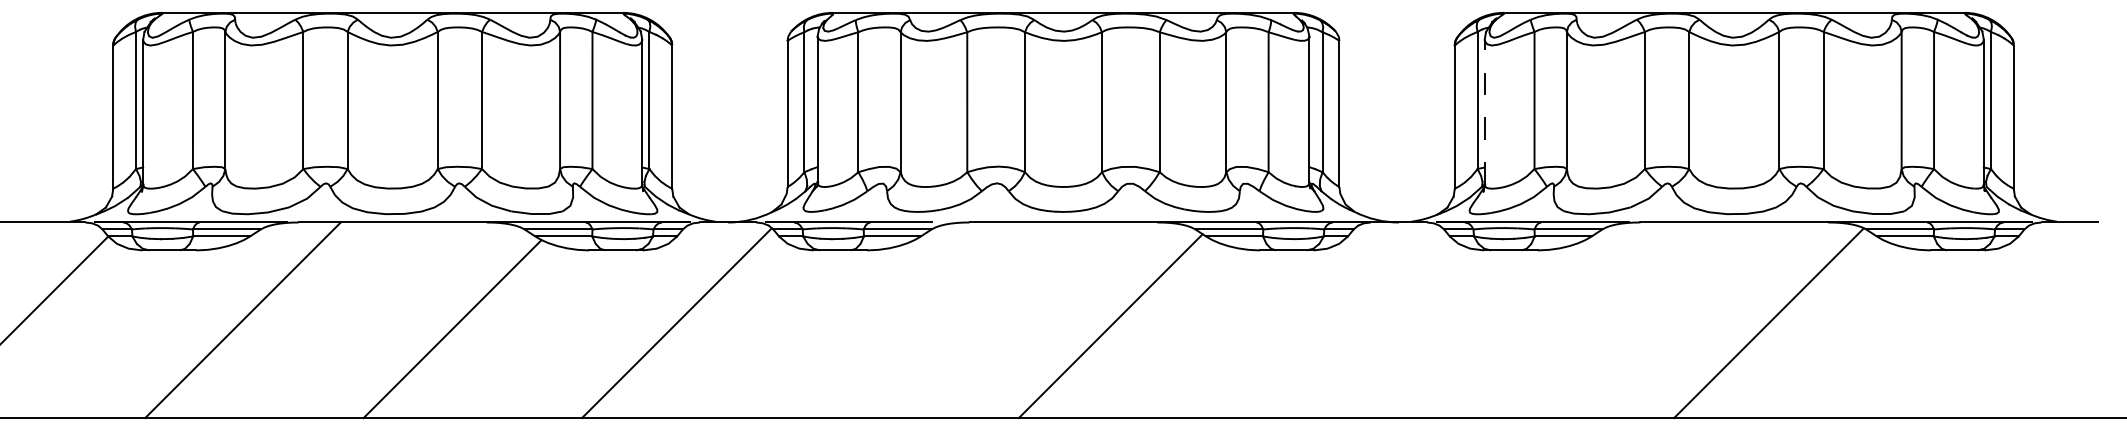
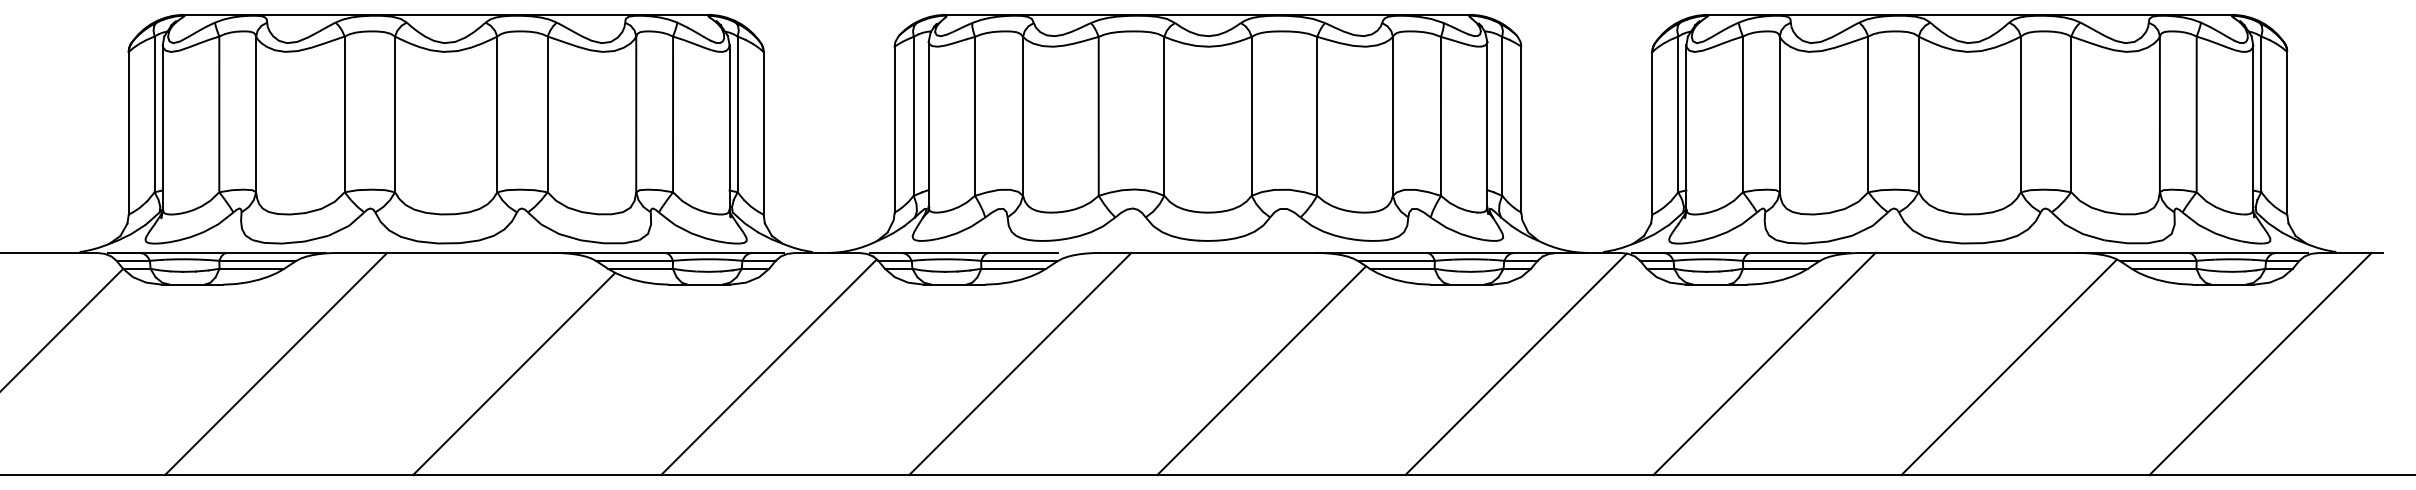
line: (1484, 111) -> (1686, 126), dashed -> solid
line: (898, 319) -> (1020, 363), added
line: (1553, 319) -> (1764, 363), added
line: (1990, 319) -> (2260, 363), added
line: (1334, 320) -> (1515, 364), added

